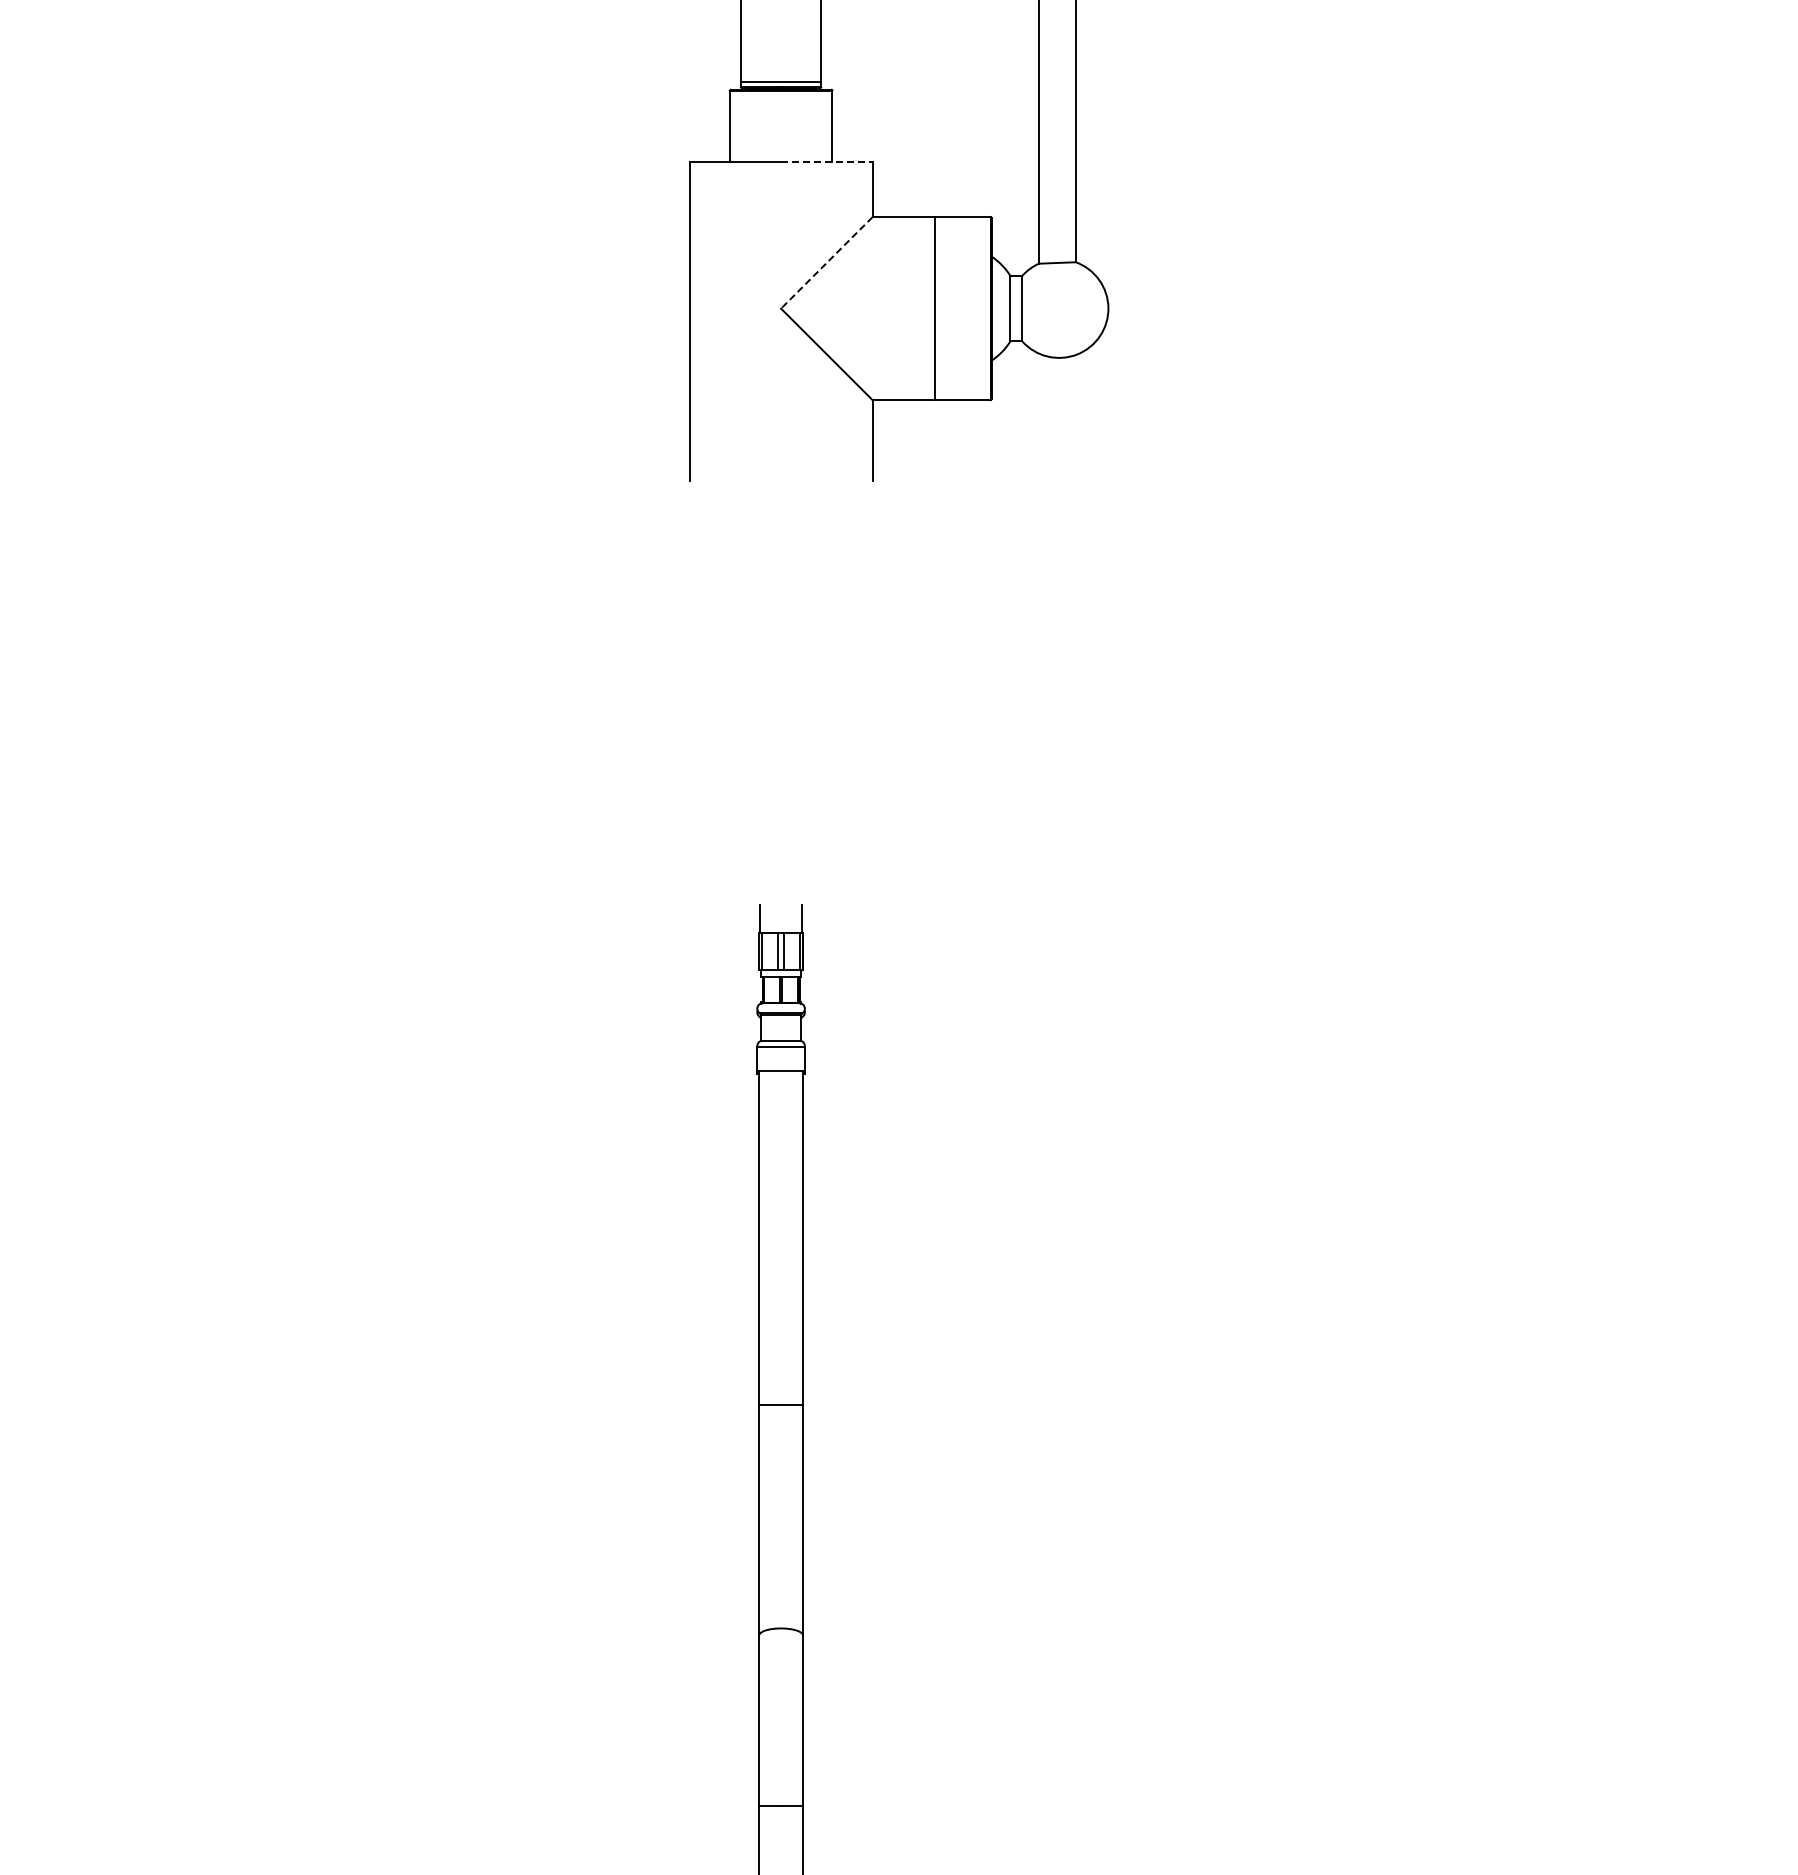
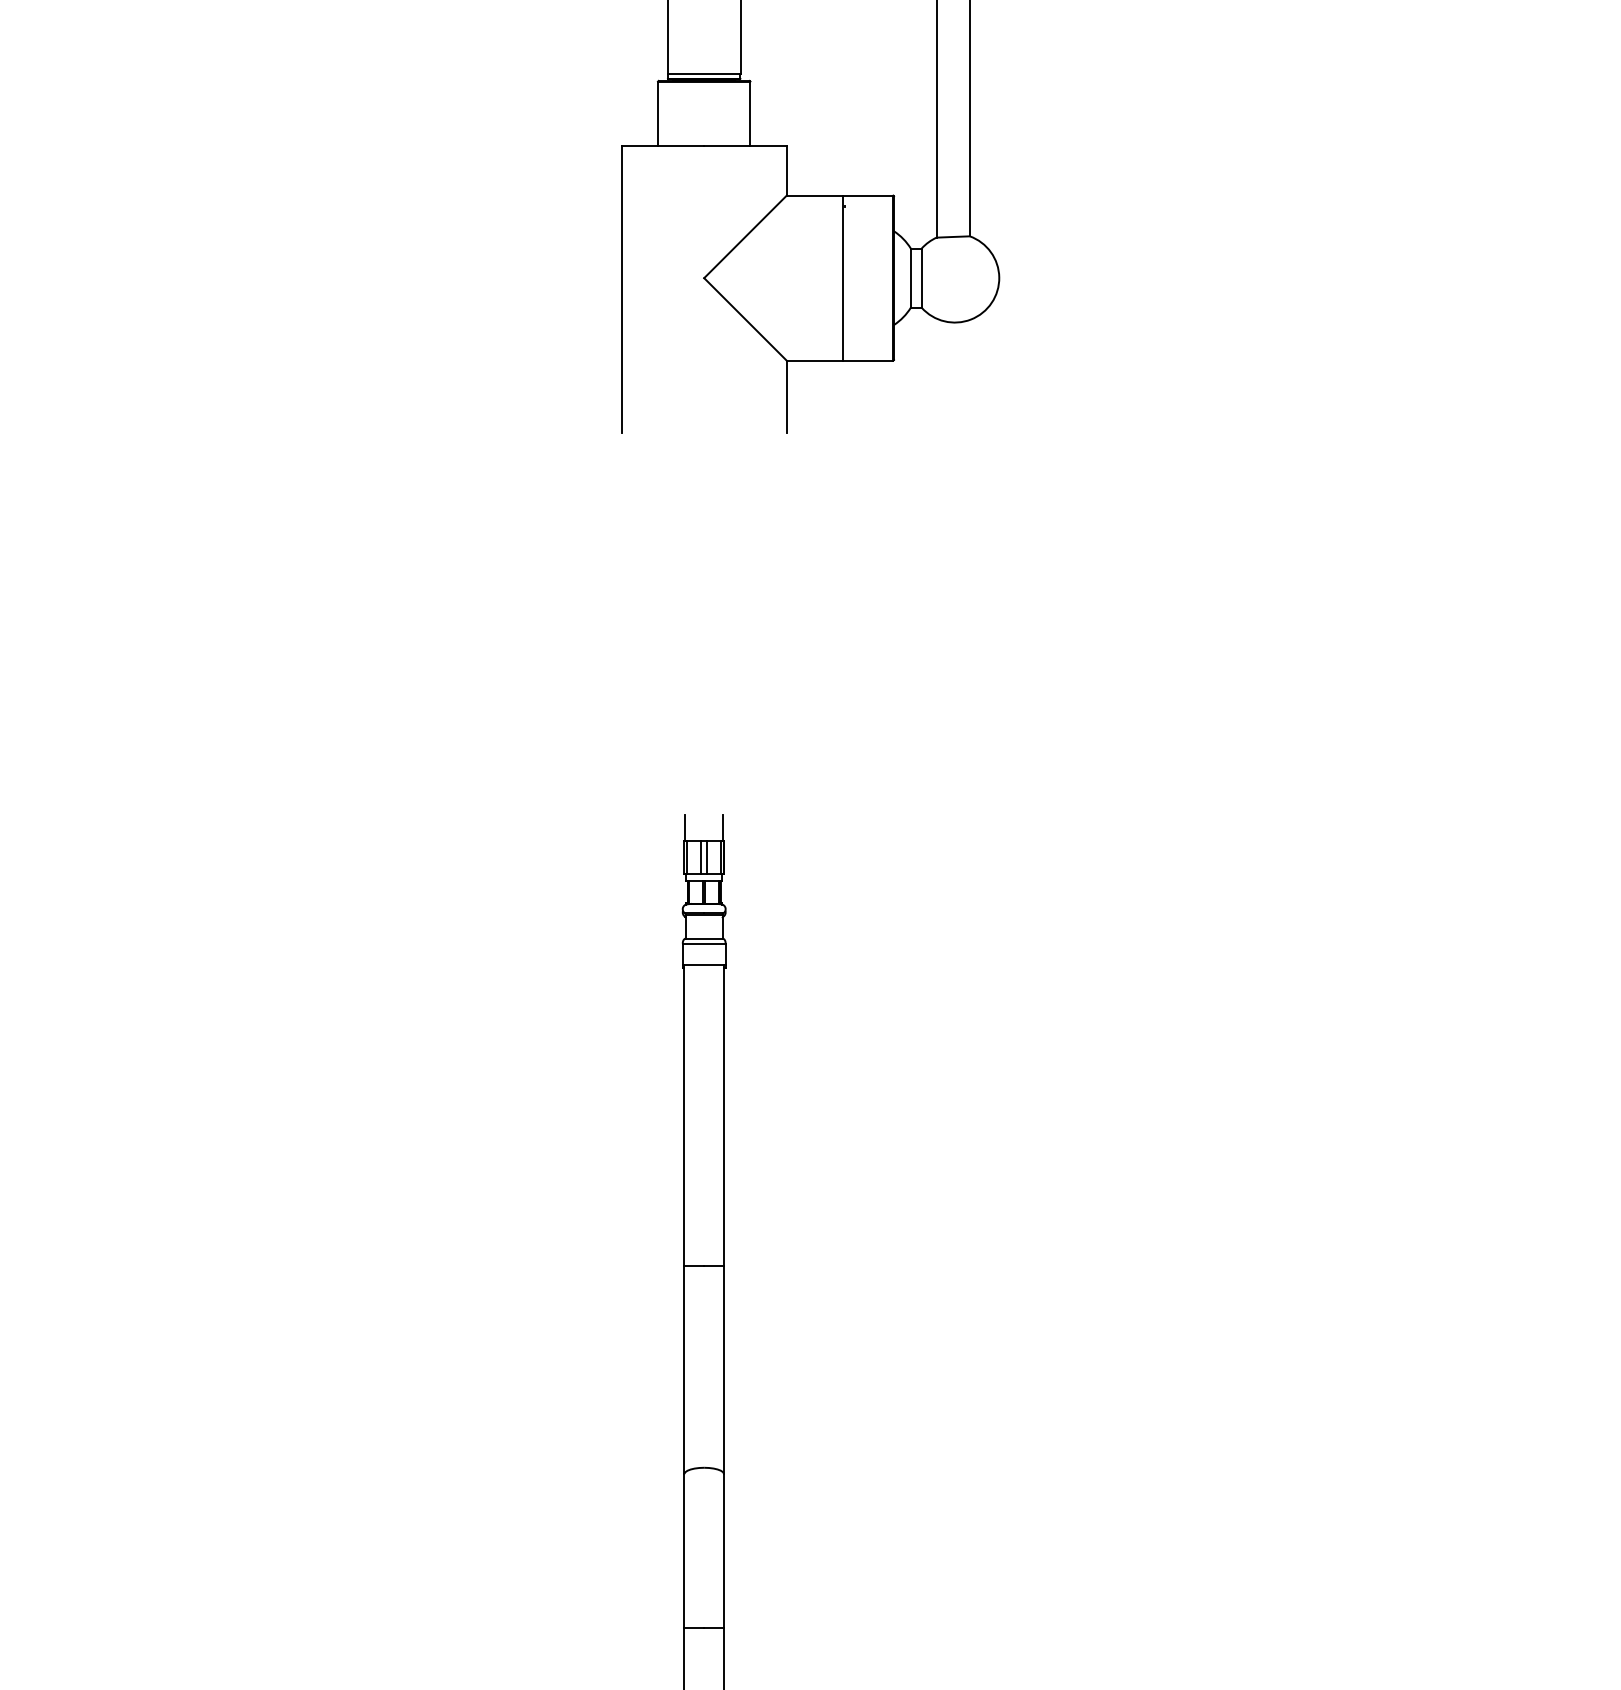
line: (826, 162) -> (745, 146), dashed -> solid
line: (826, 262) -> (745, 236), dashed -> solid

